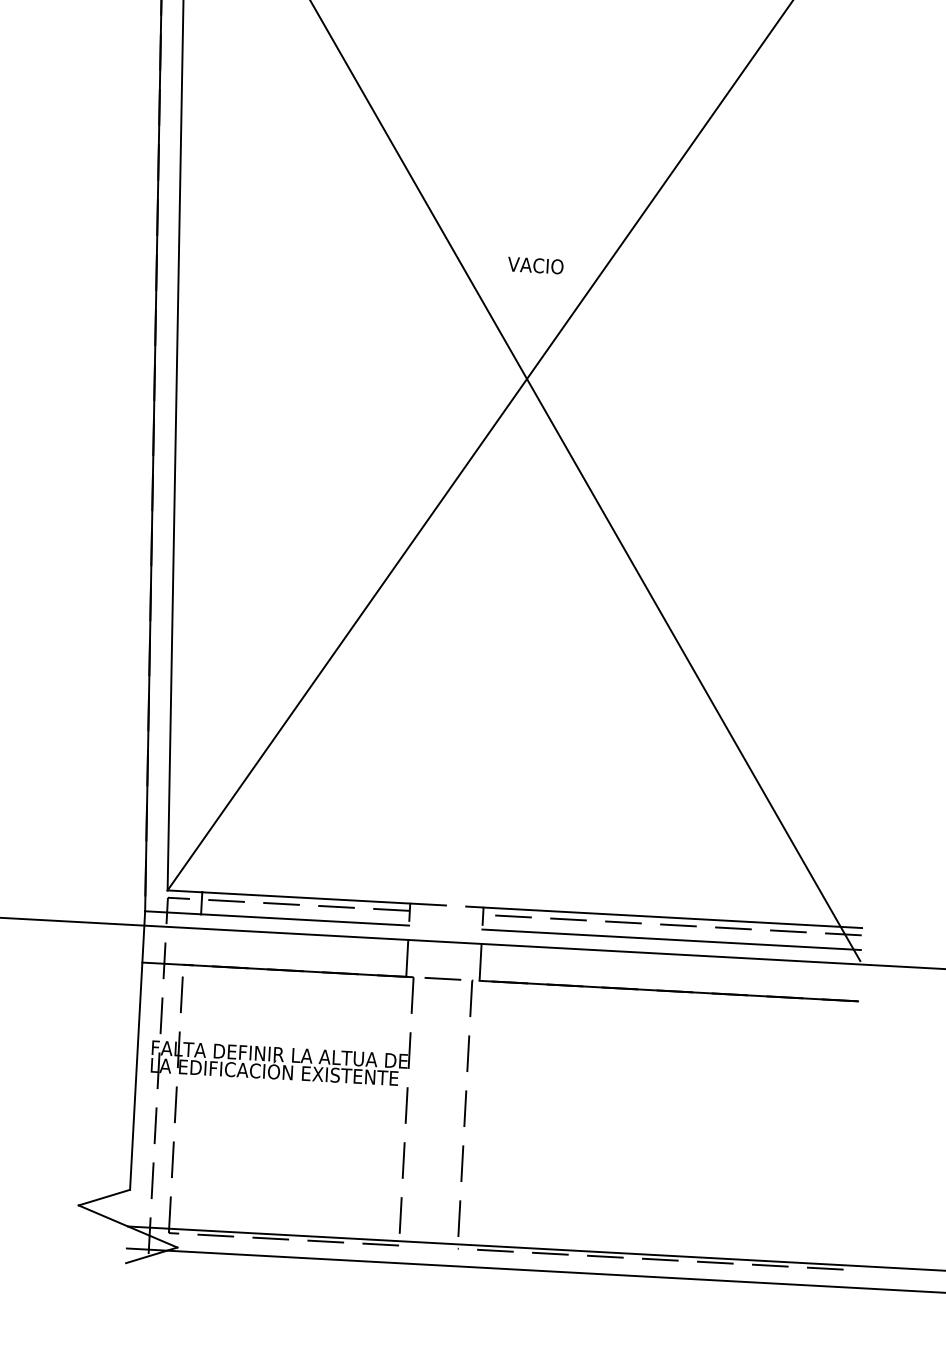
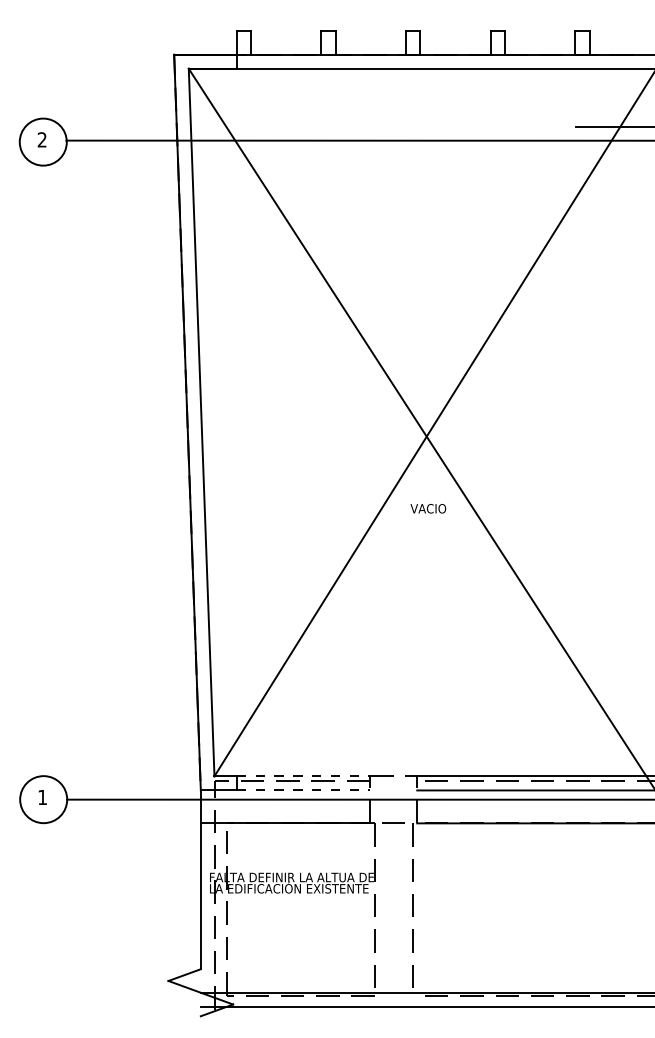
text: (535, 265) -> (428, 508), moved
line: (306, 898) -> (303, 776), solid -> dashed
line: (305, 920) -> (303, 790), solid -> dashed

